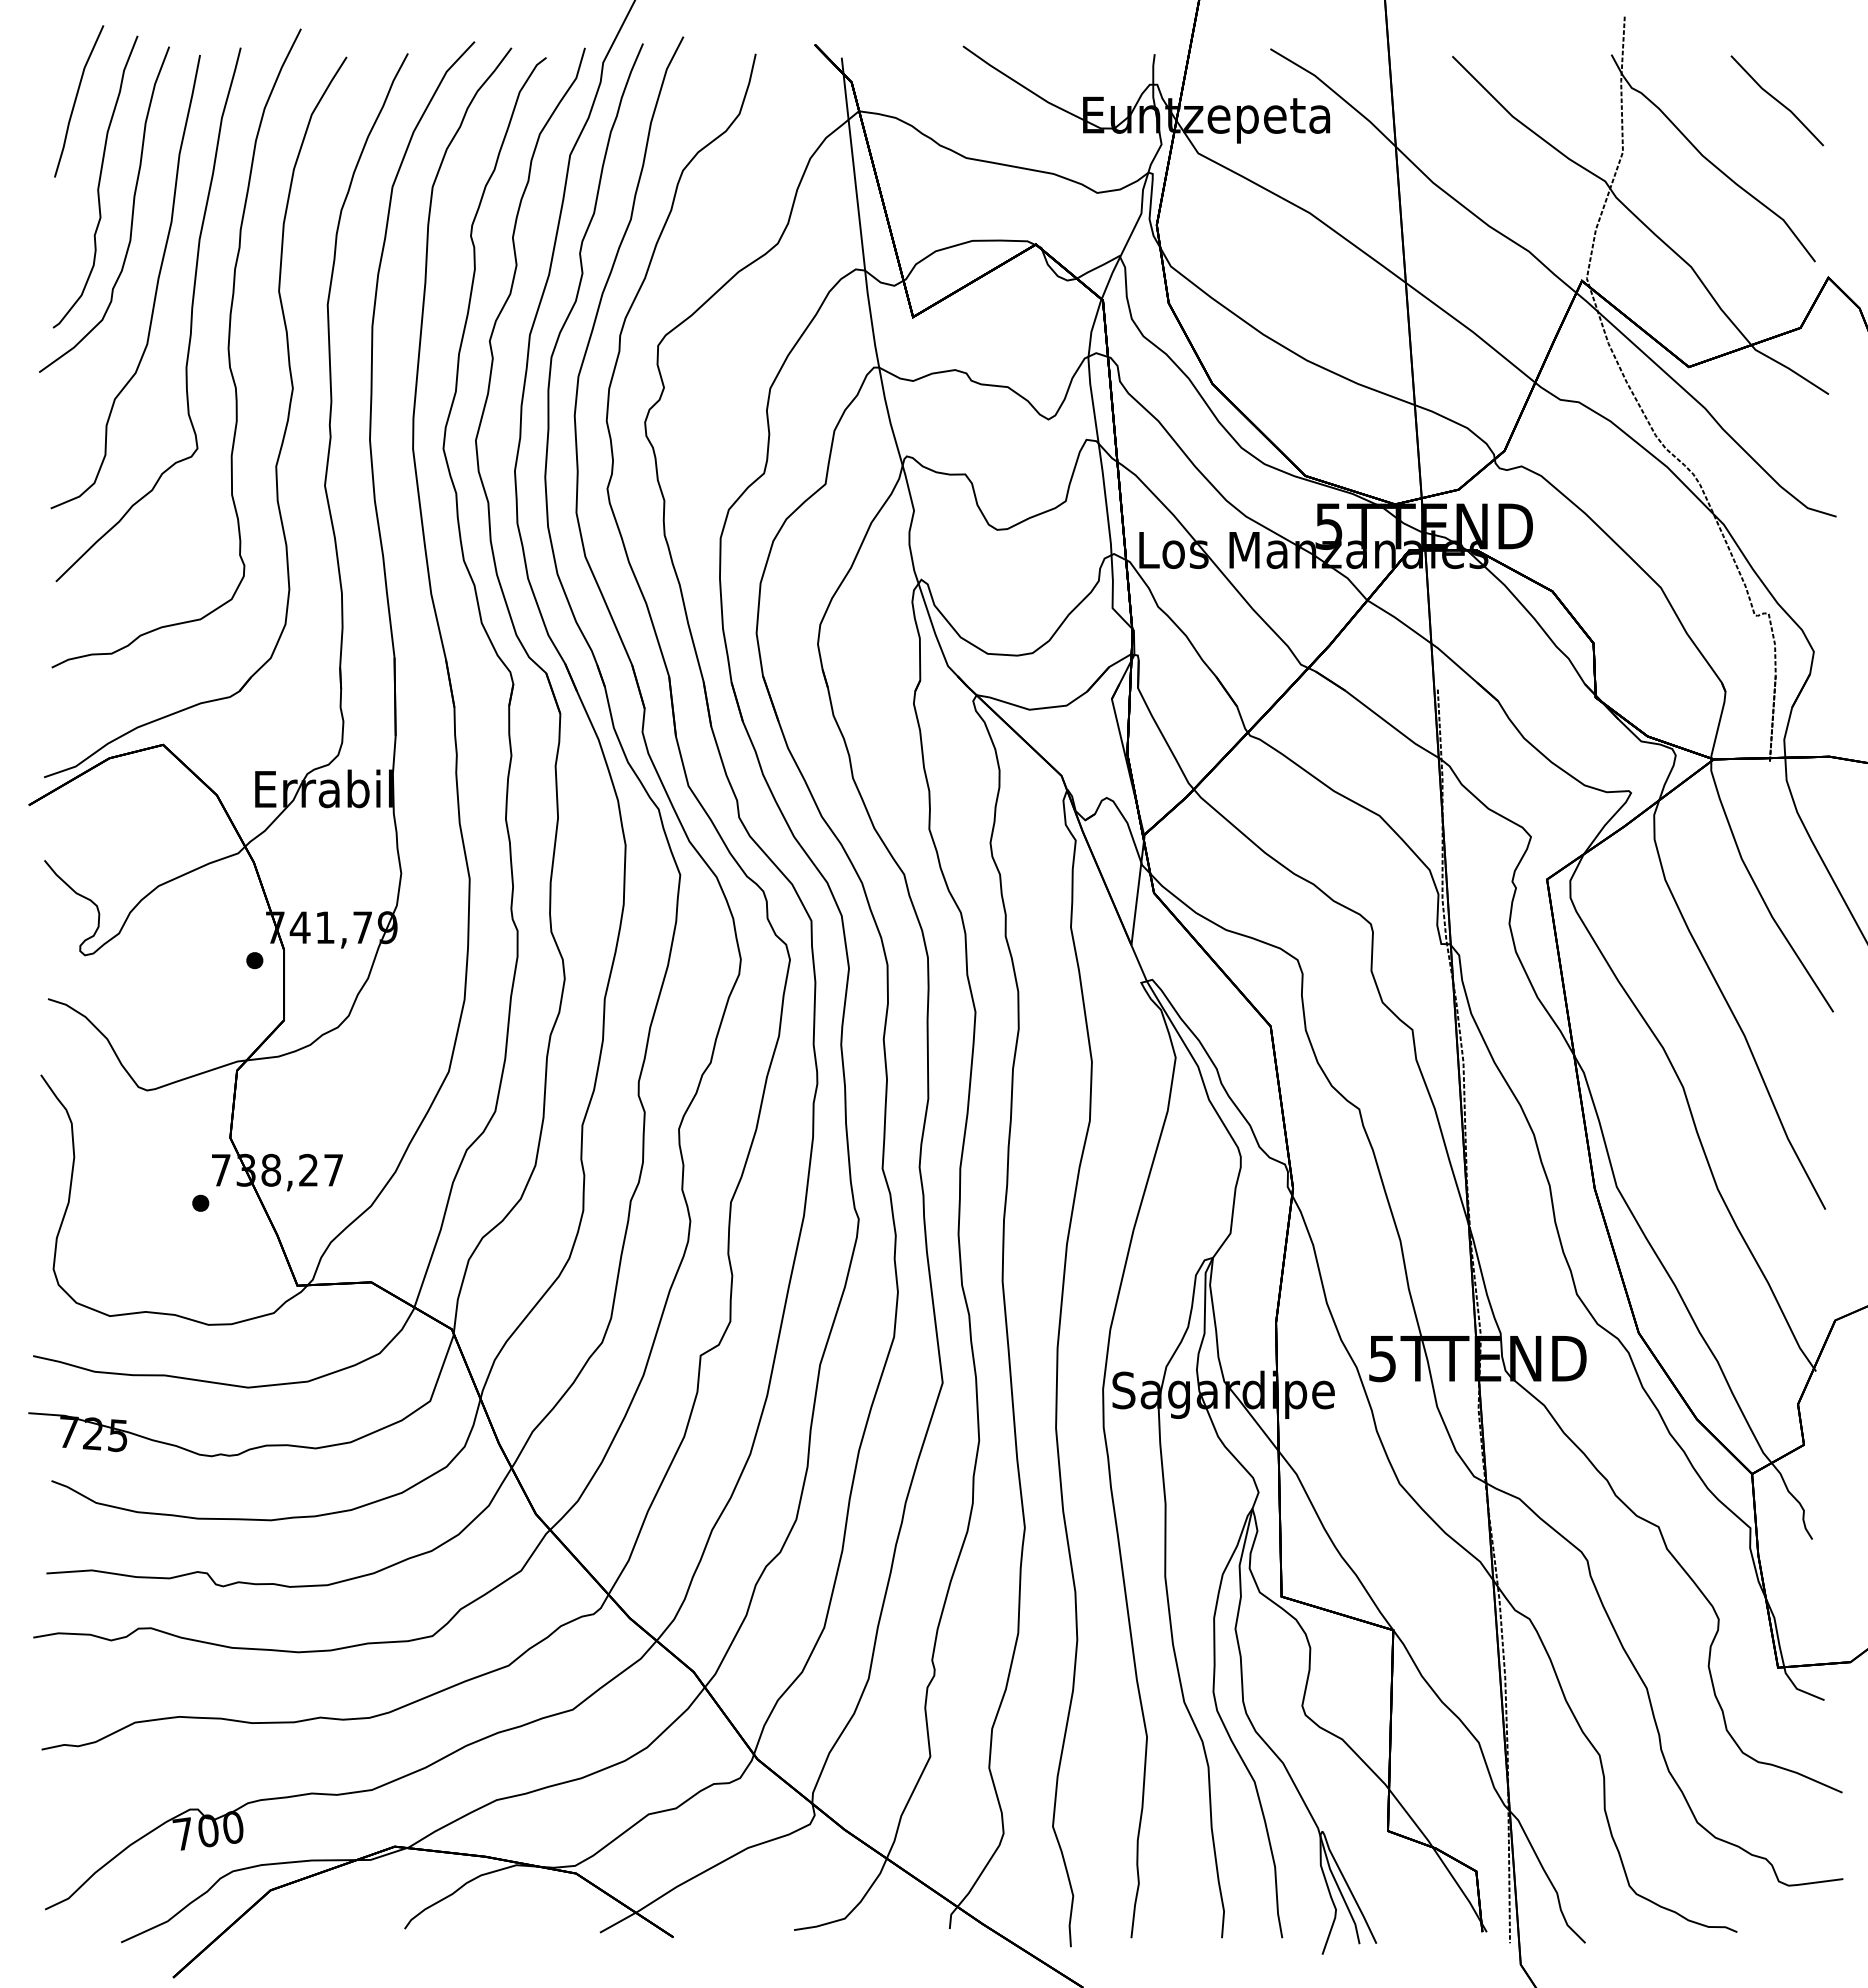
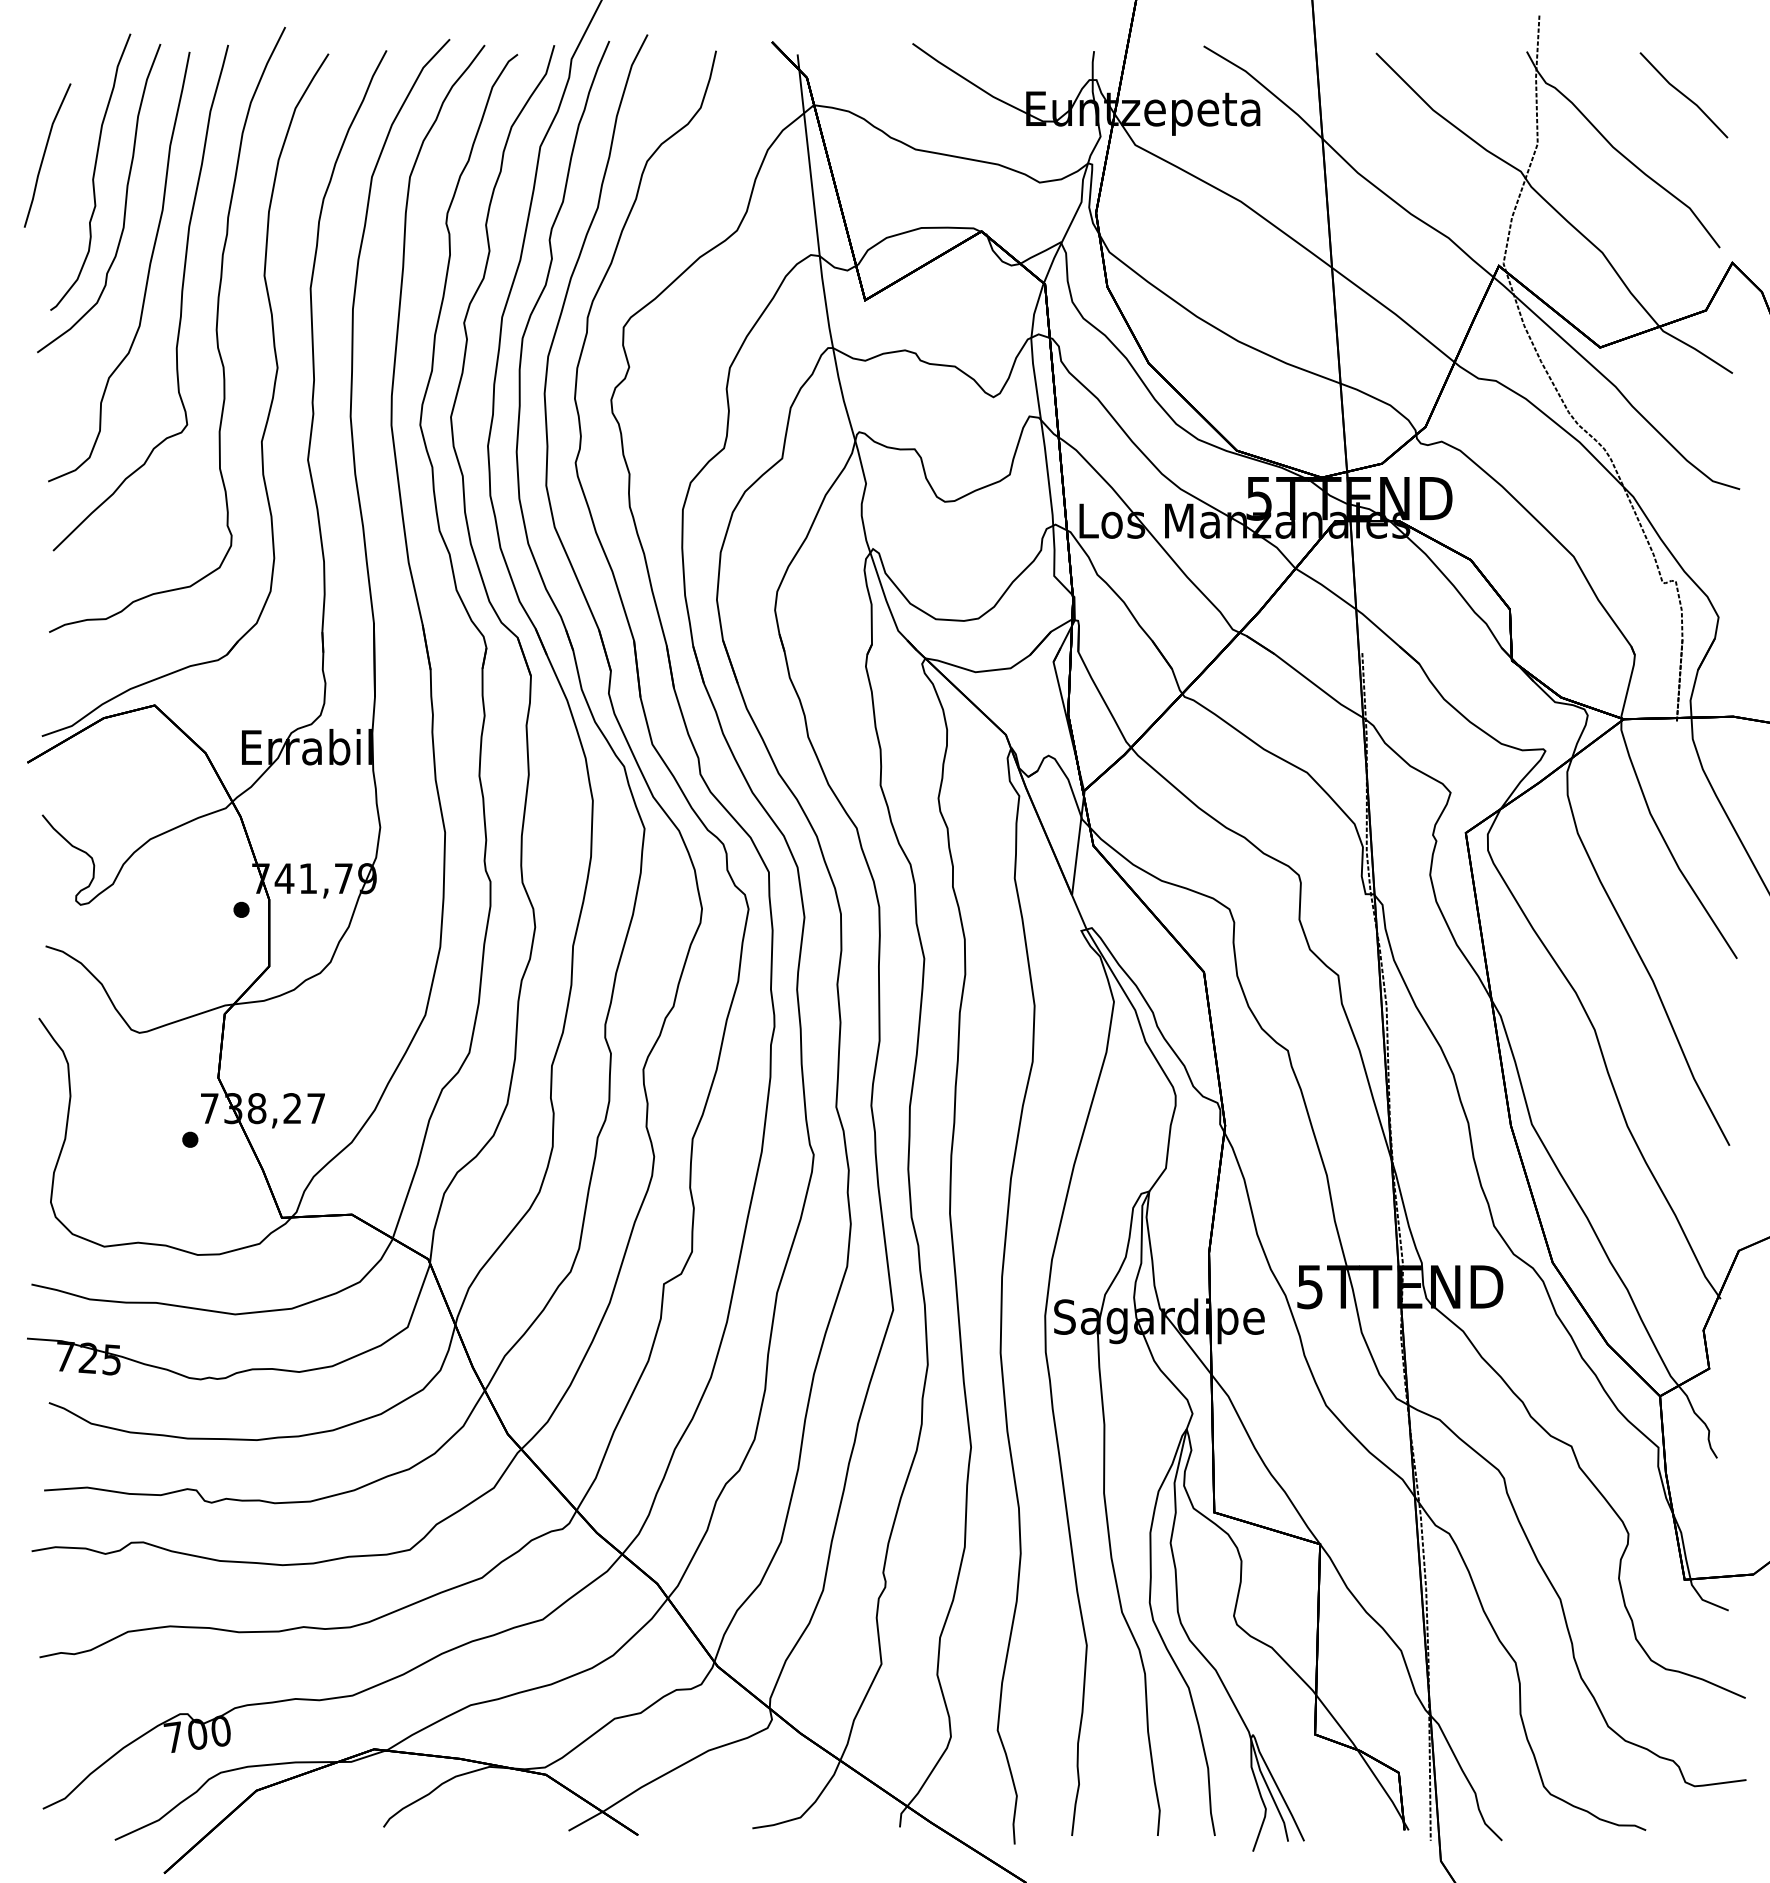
part: (79, 101) -> (47, 155), moved

